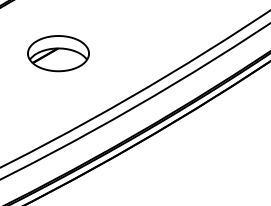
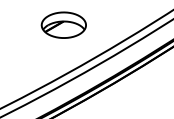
part: (58, 53) -> (63, 25), moved

